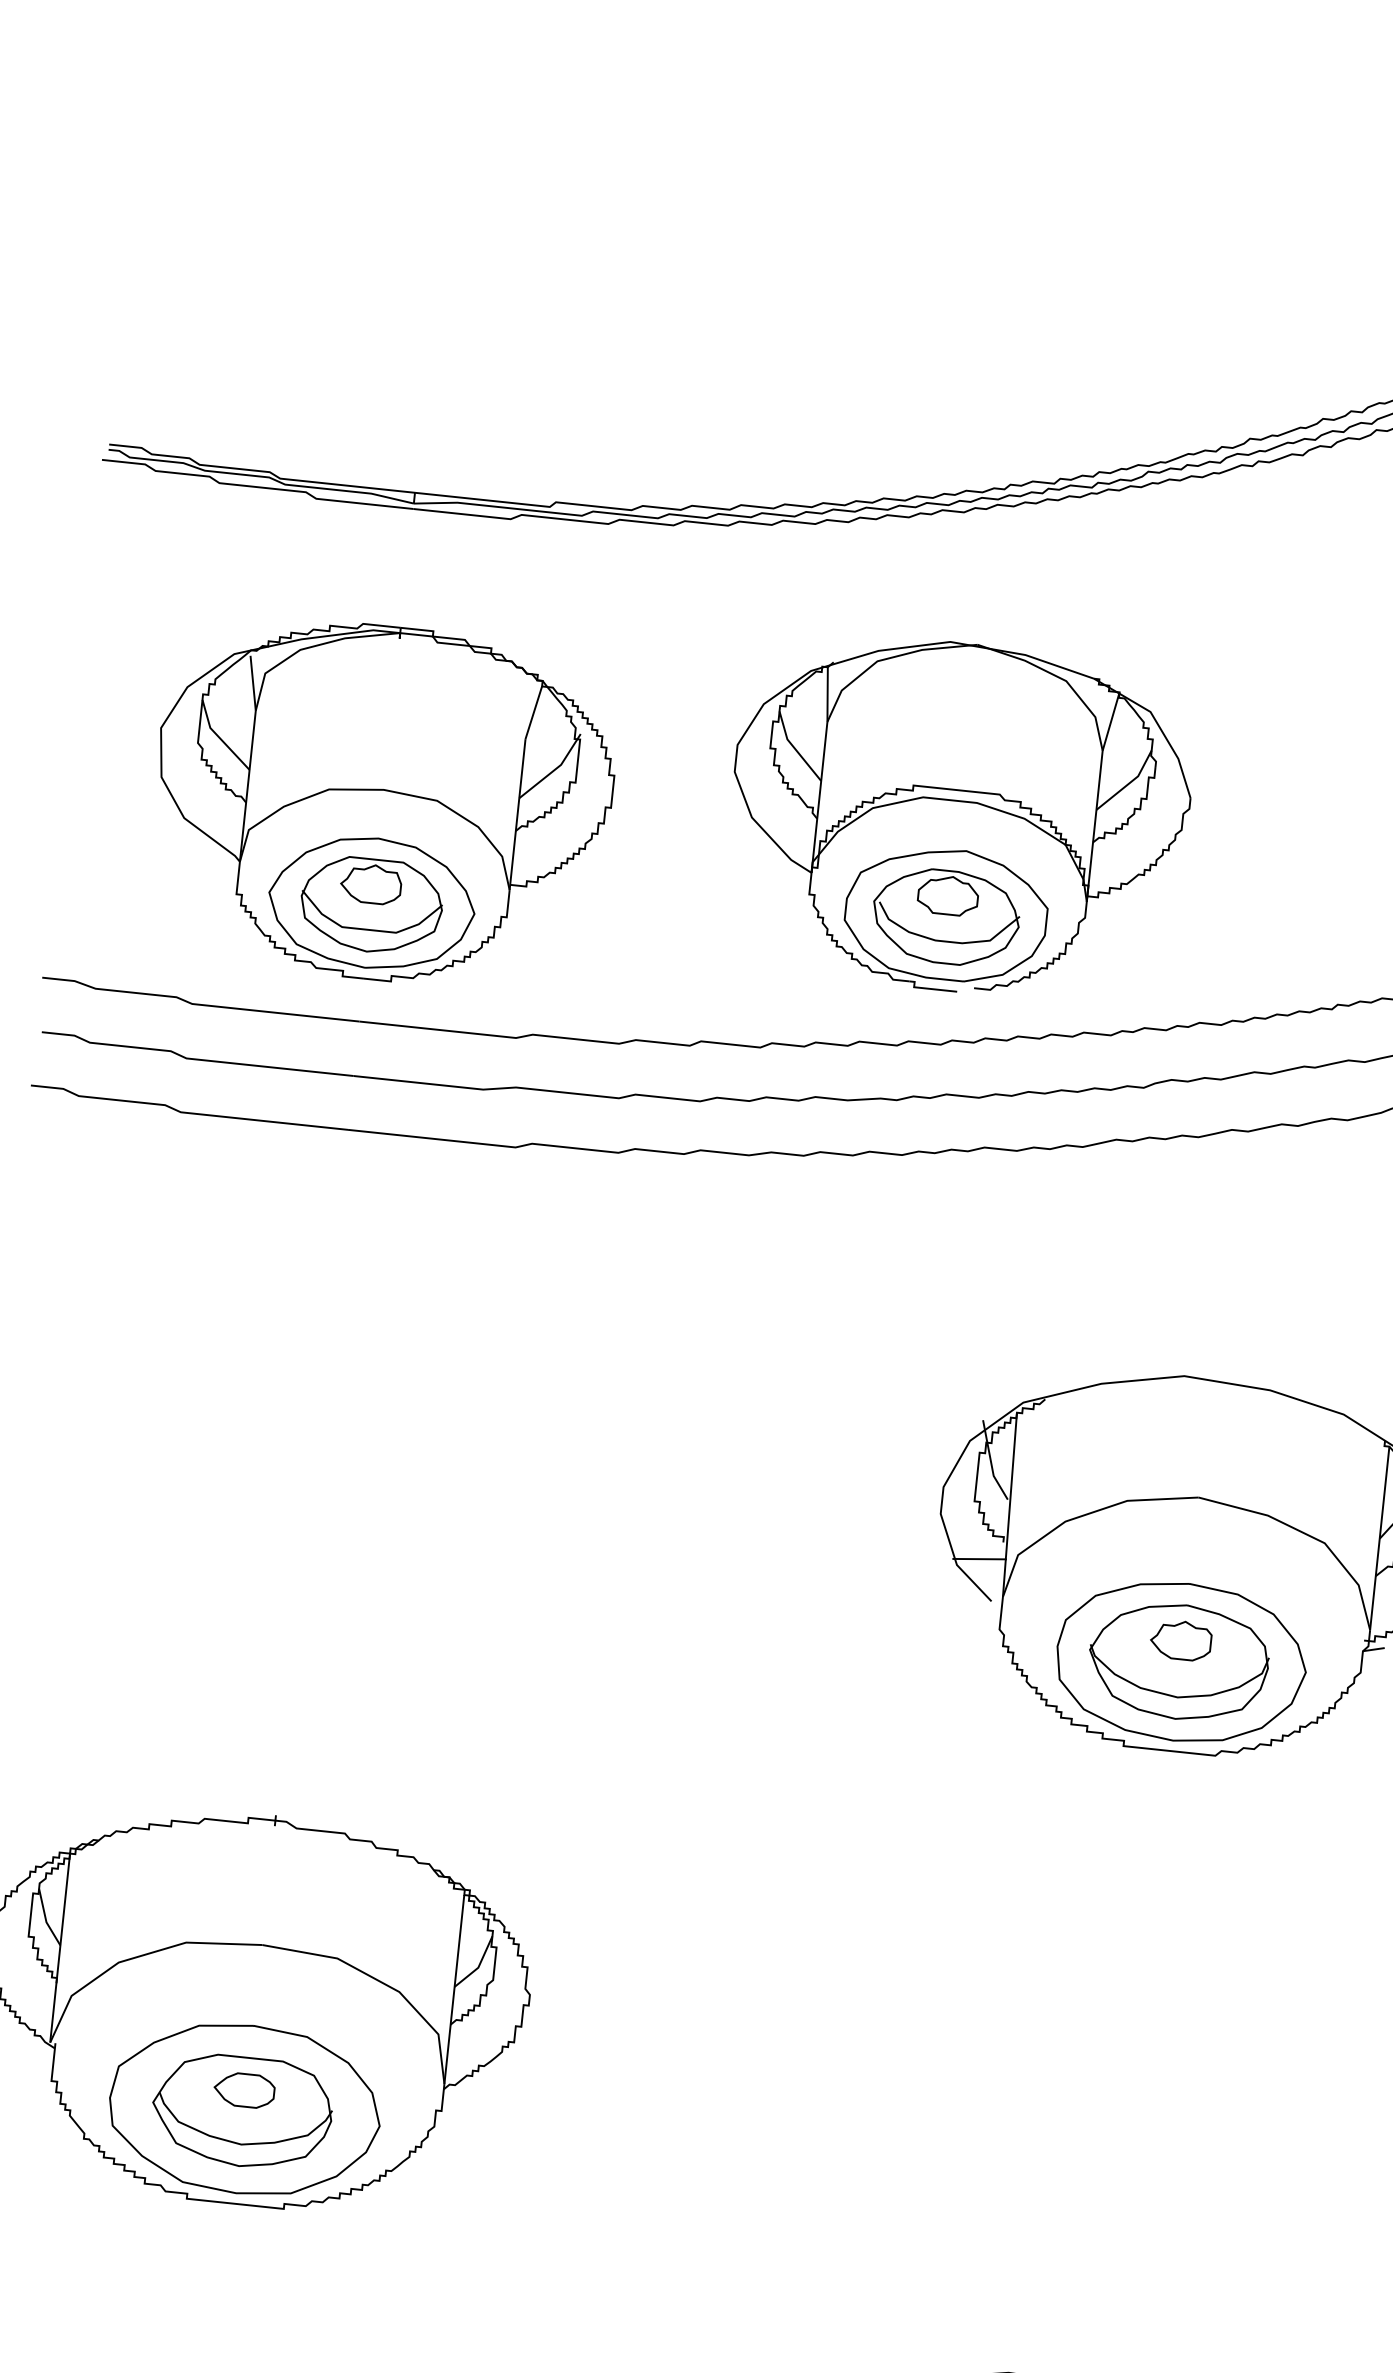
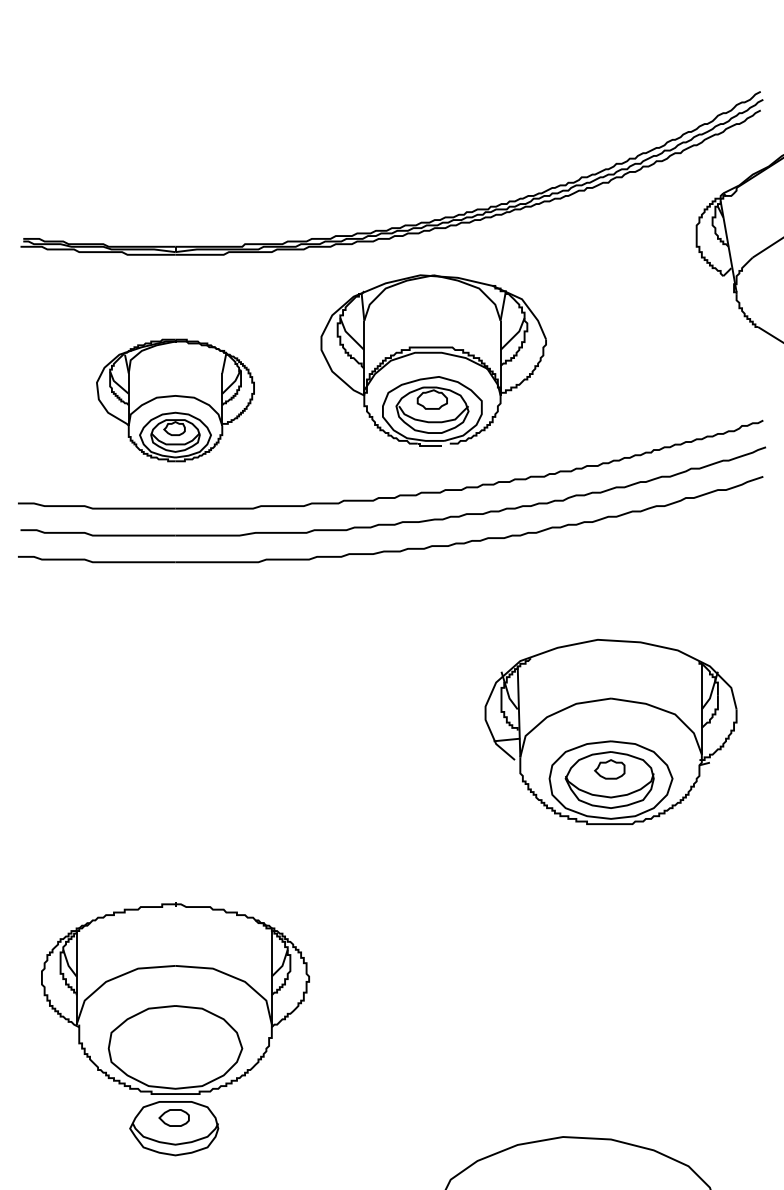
part: (960, 802) -> (433, 353), moved
part: (382, 803) -> (175, 400), size x0.7
part: (242, 2111) -> (174, 1128), moved

